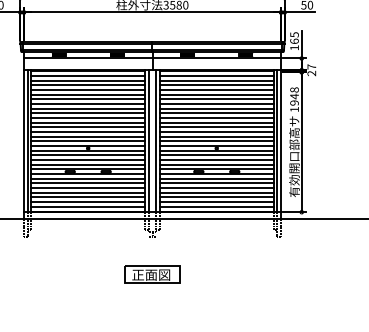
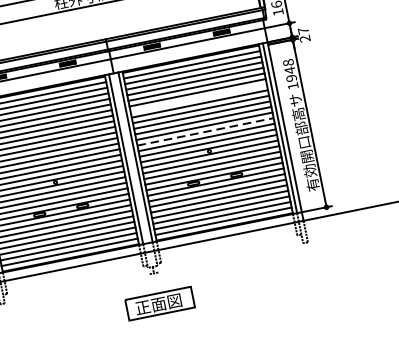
line: (216, 104) -> (198, 98), removed
line: (216, 132) -> (205, 132), solid -> dashed
part: (152, 274) -> (160, 303), moved

